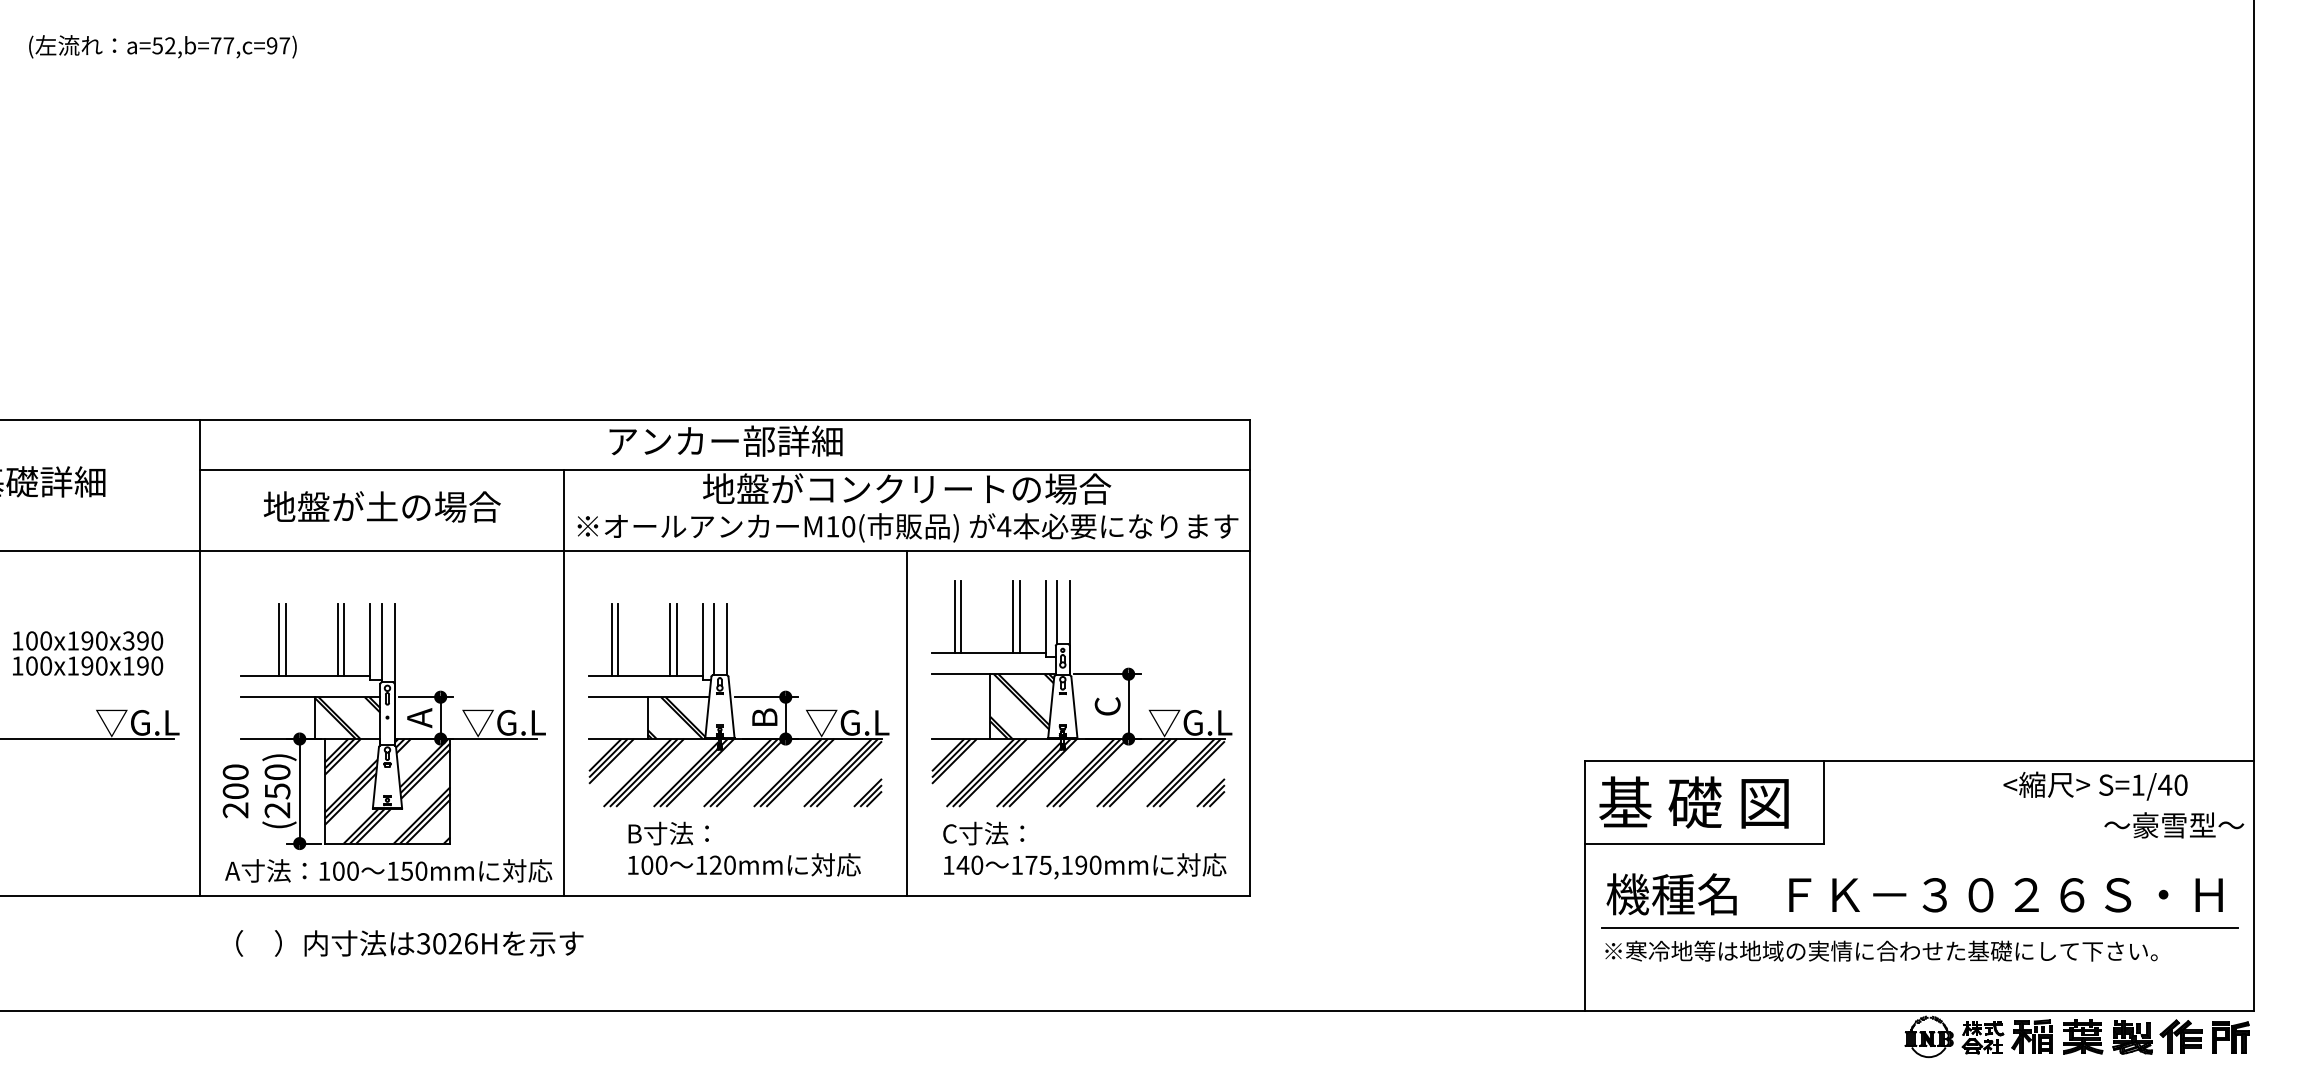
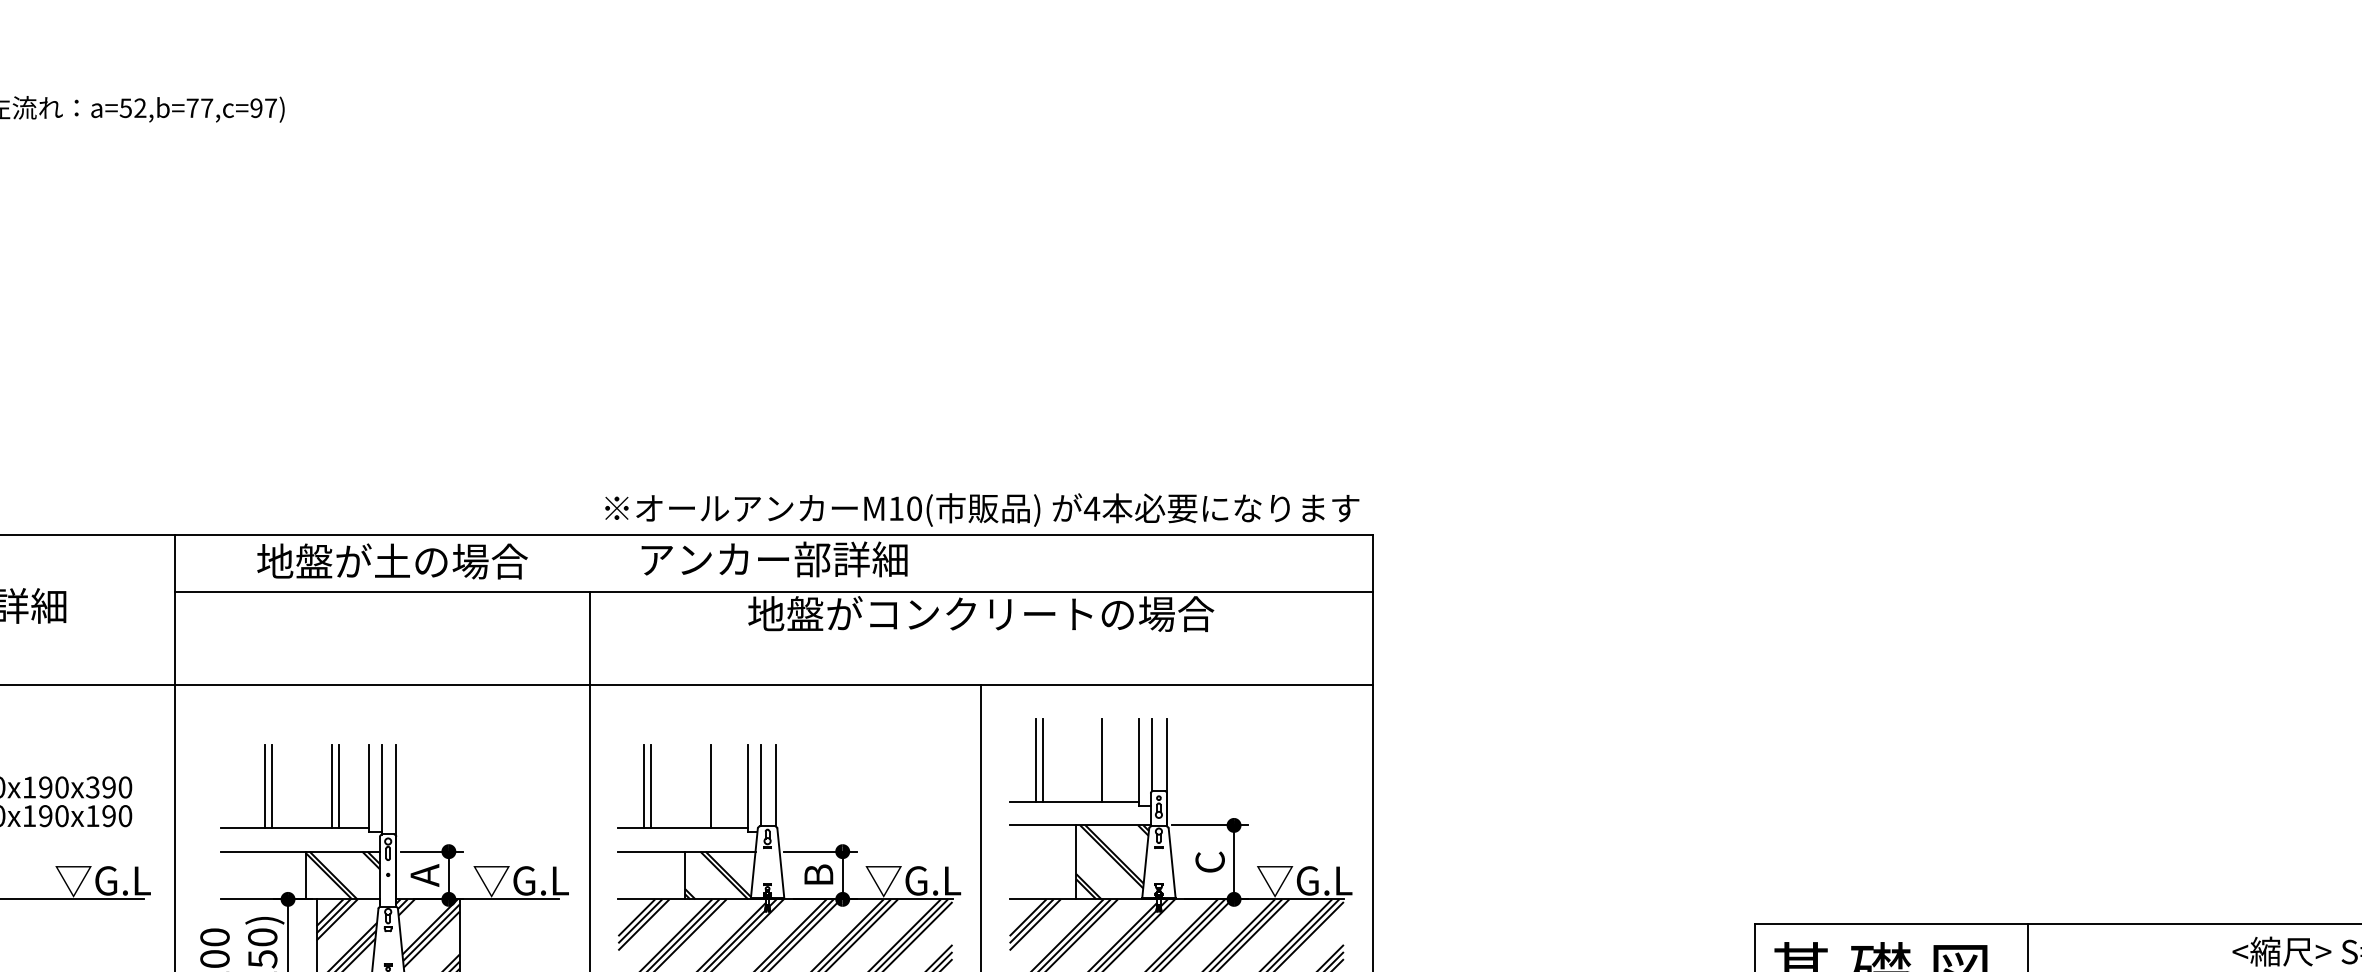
text: (382, 506) -> (392, 560), moved
text: (907, 527) -> (981, 509), moved
line: (1019, 616) -> (1109, 759), removed
line: (676, 639) -> (718, 785), removed

